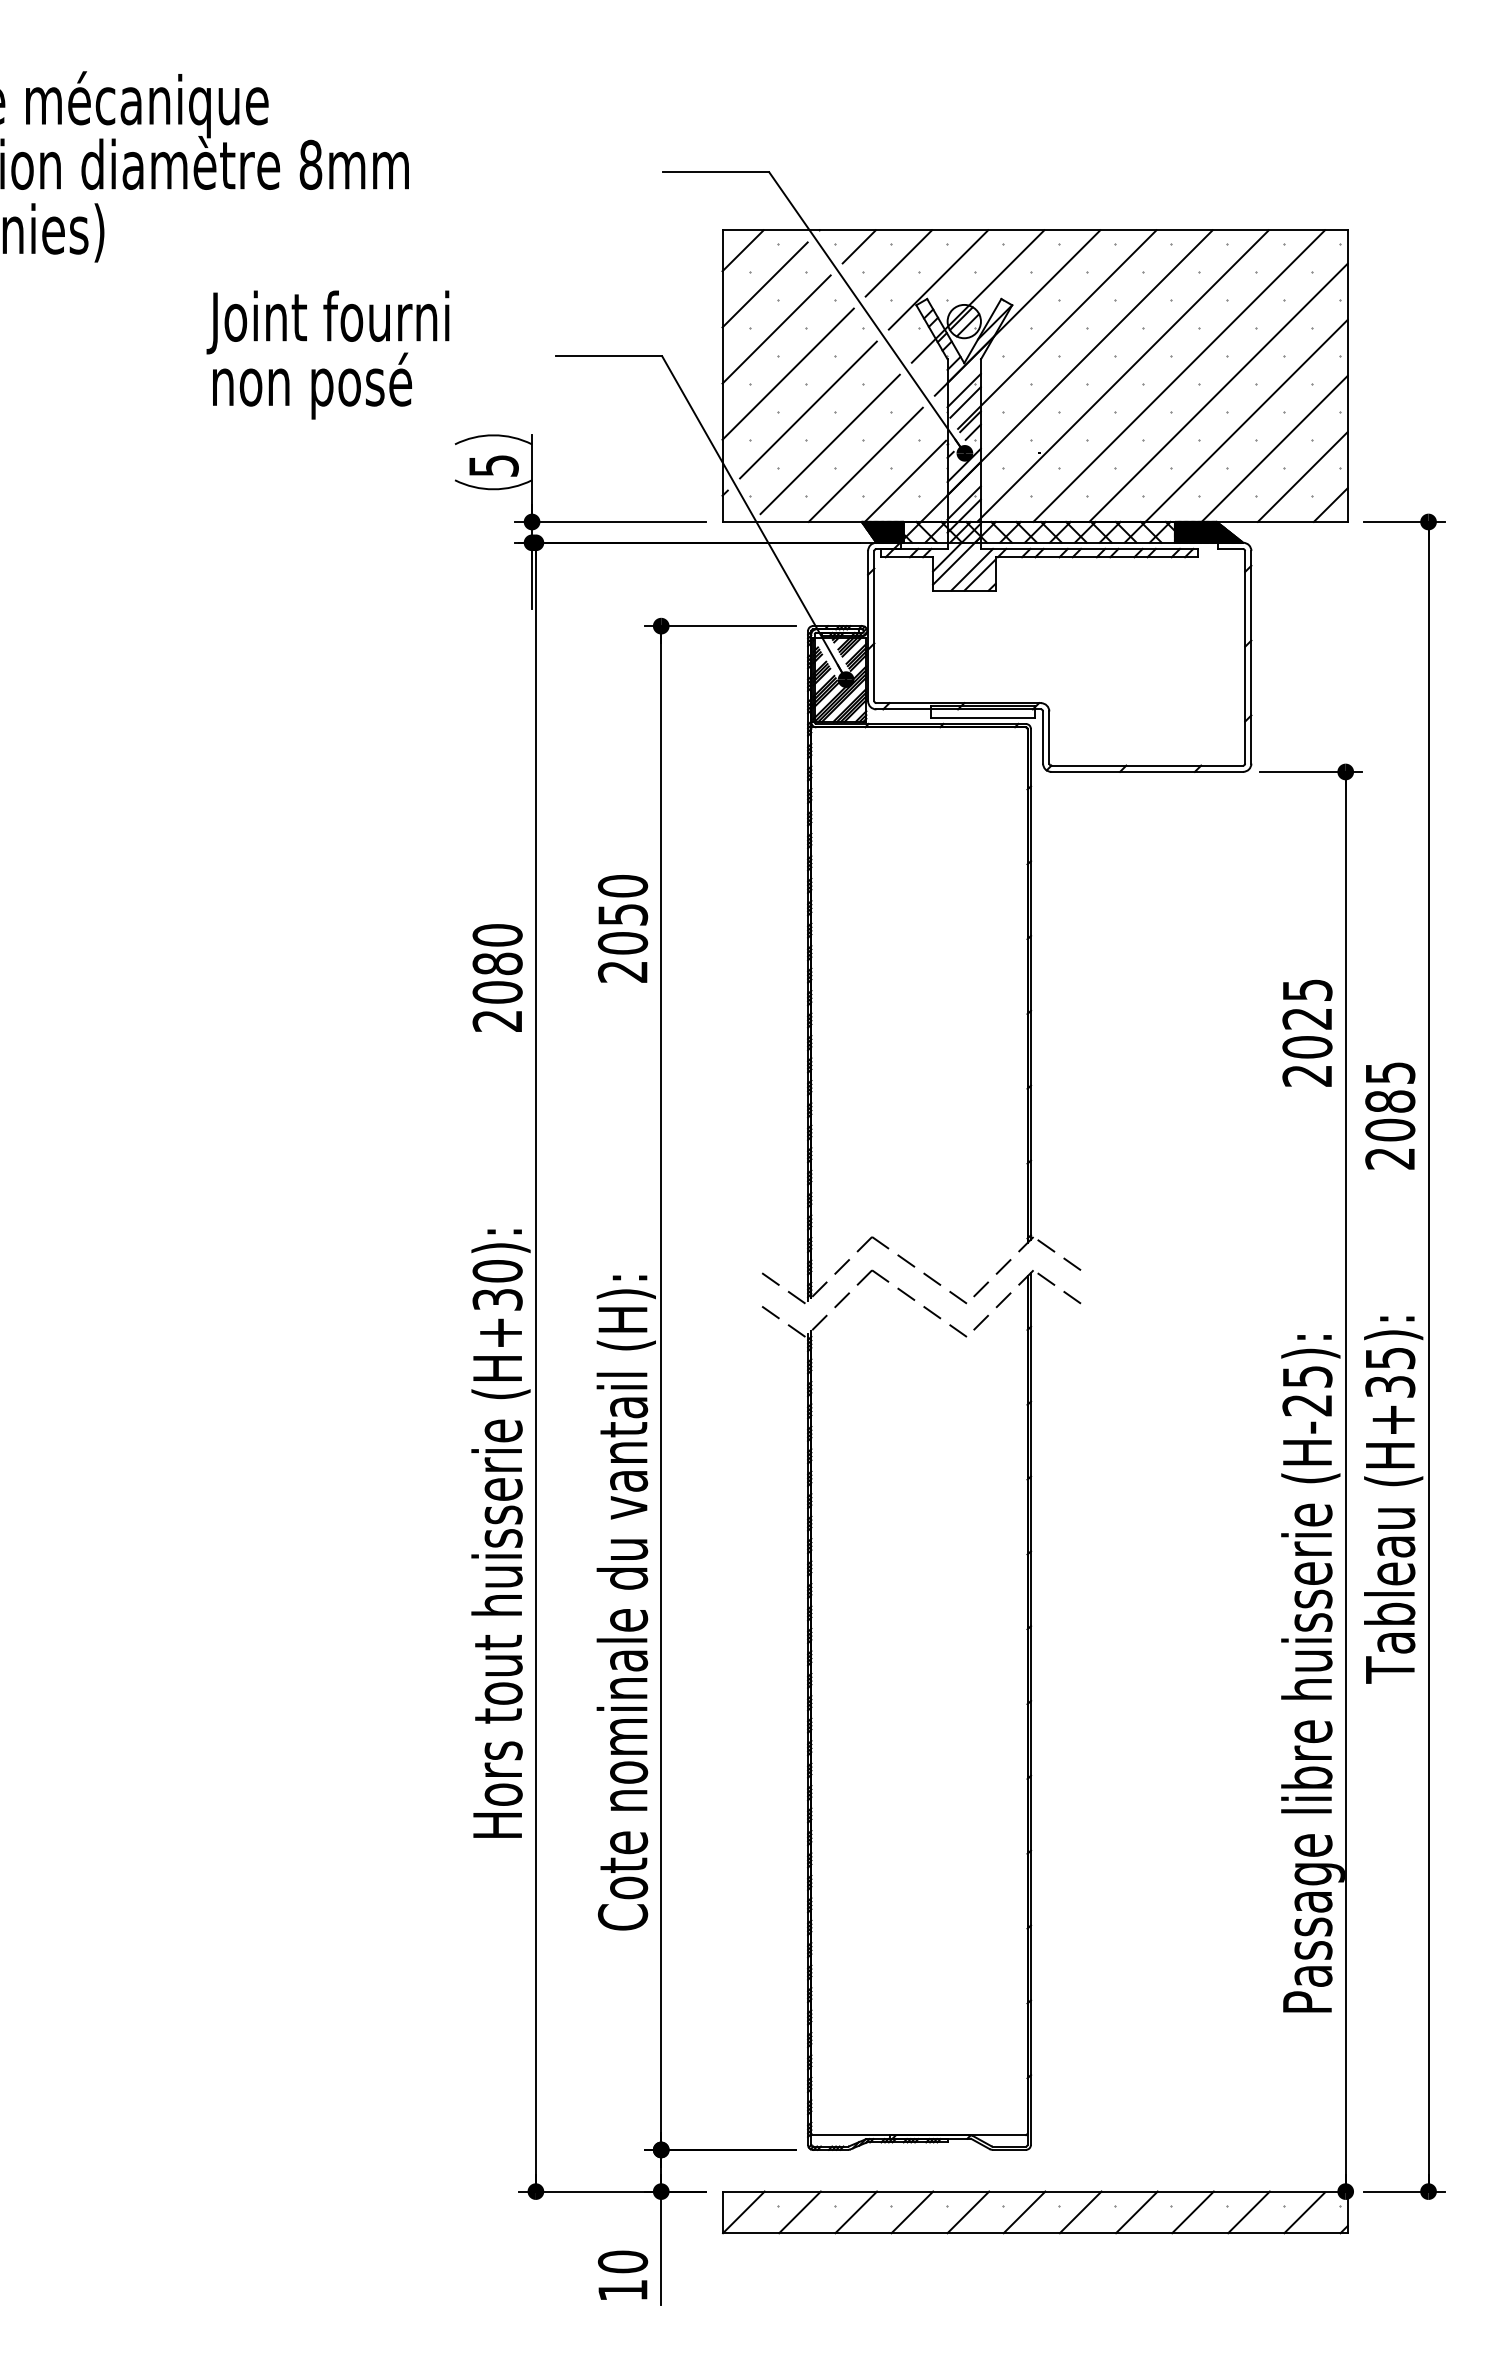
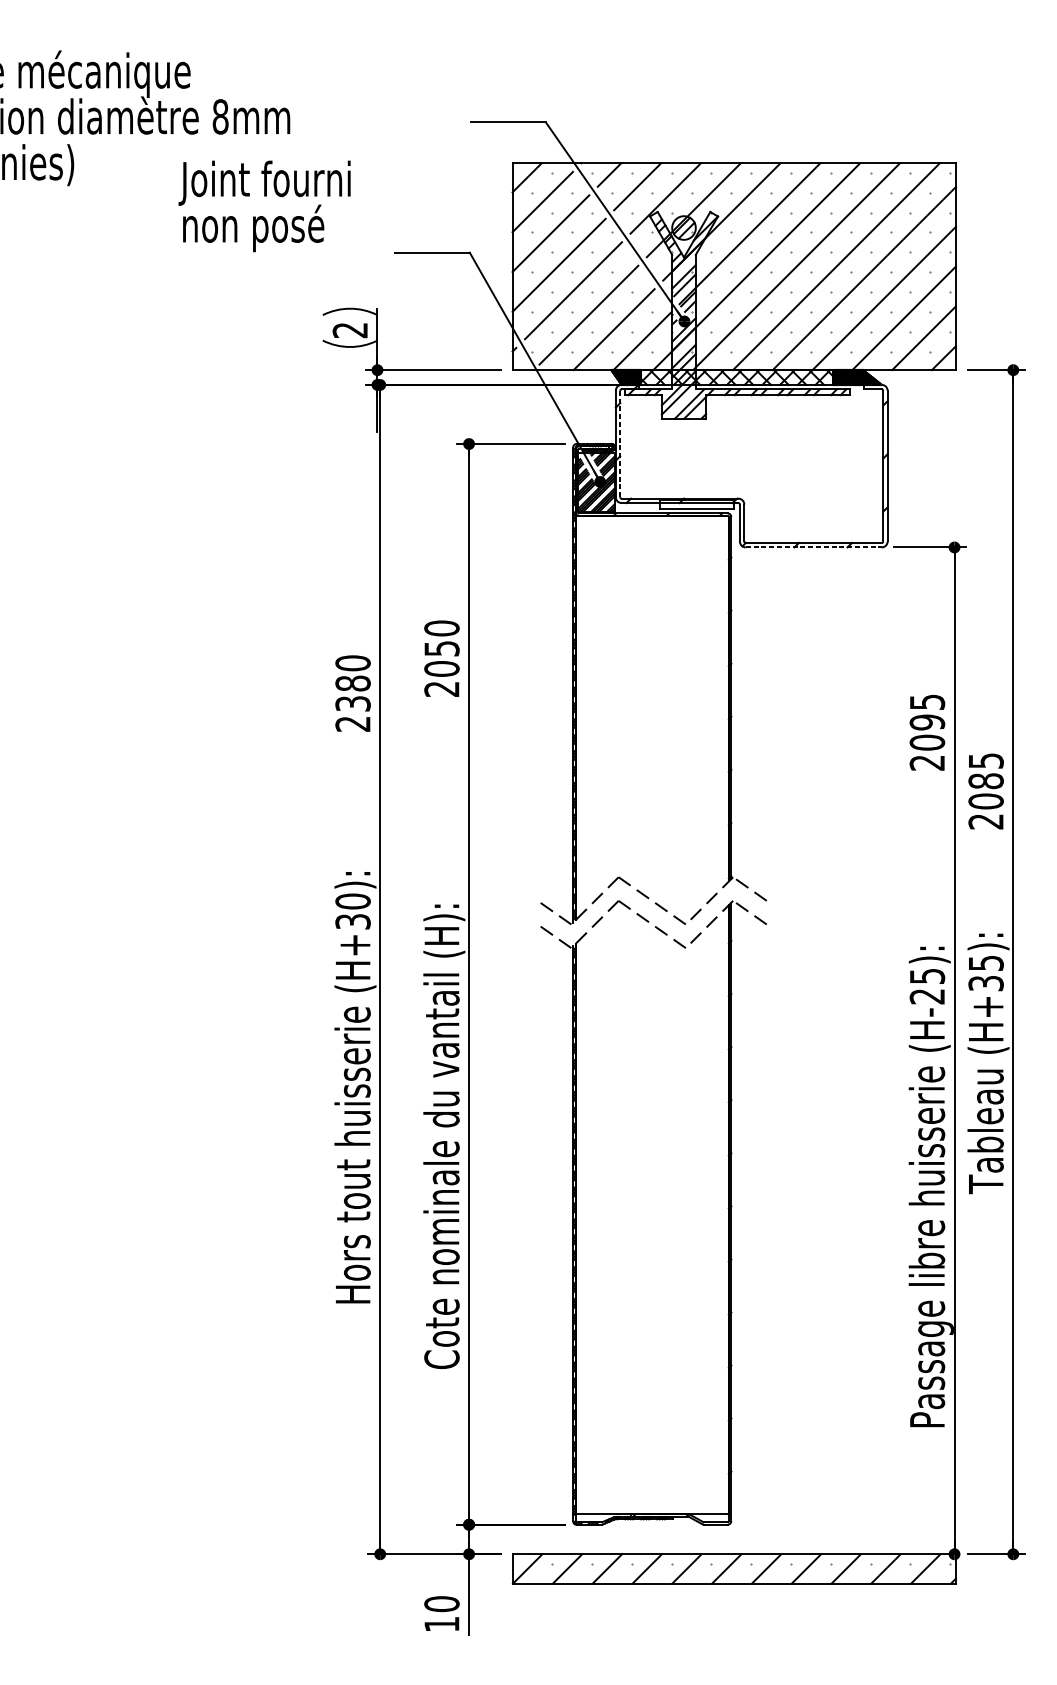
text: (327, 354) -> (264, 205), moved
text: (493, 465) -> (350, 330), 5 -> 2
line: (874, 626) -> (620, 444), solid -> dashed
line: (1147, 771) -> (813, 547), solid -> dashed
text: (497, 992) -> (352, 703), 2080 -> 2380
text: (1307, 1018) -> (927, 722), 2025 -> 2095

